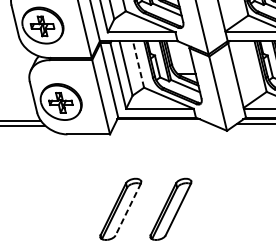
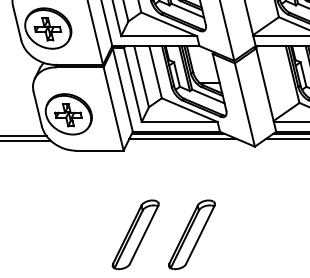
line: (138, 64) -> (155, 72), dashed -> solid
line: (162, 123) -> (182, 138), added
line: (127, 209) -> (143, 235), dashed -> solid

